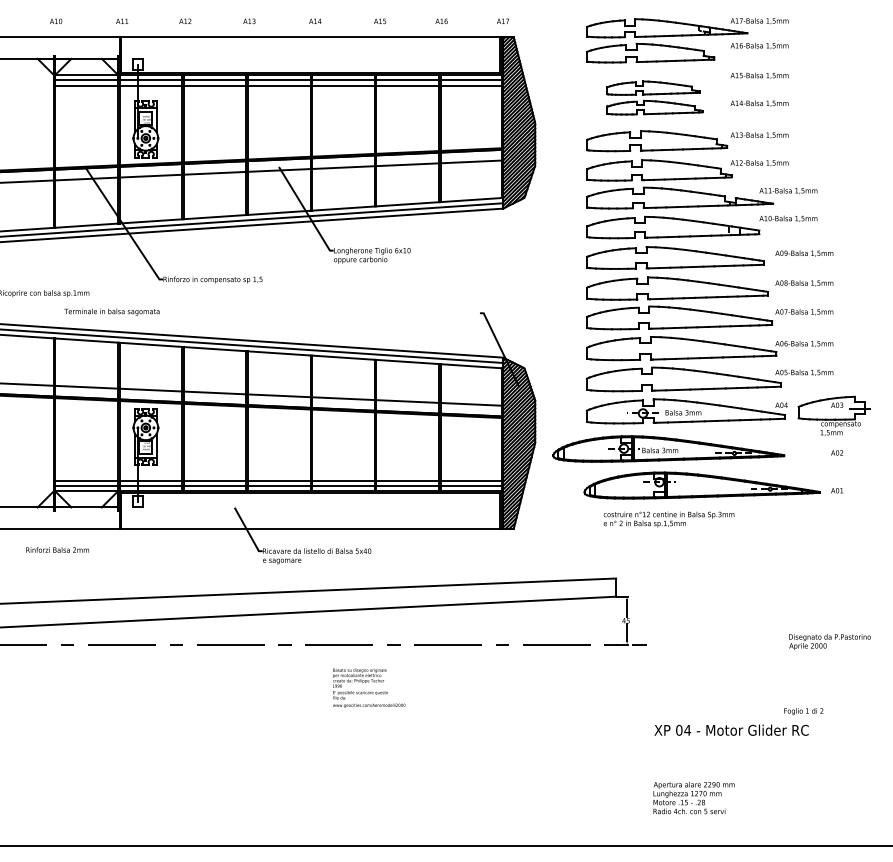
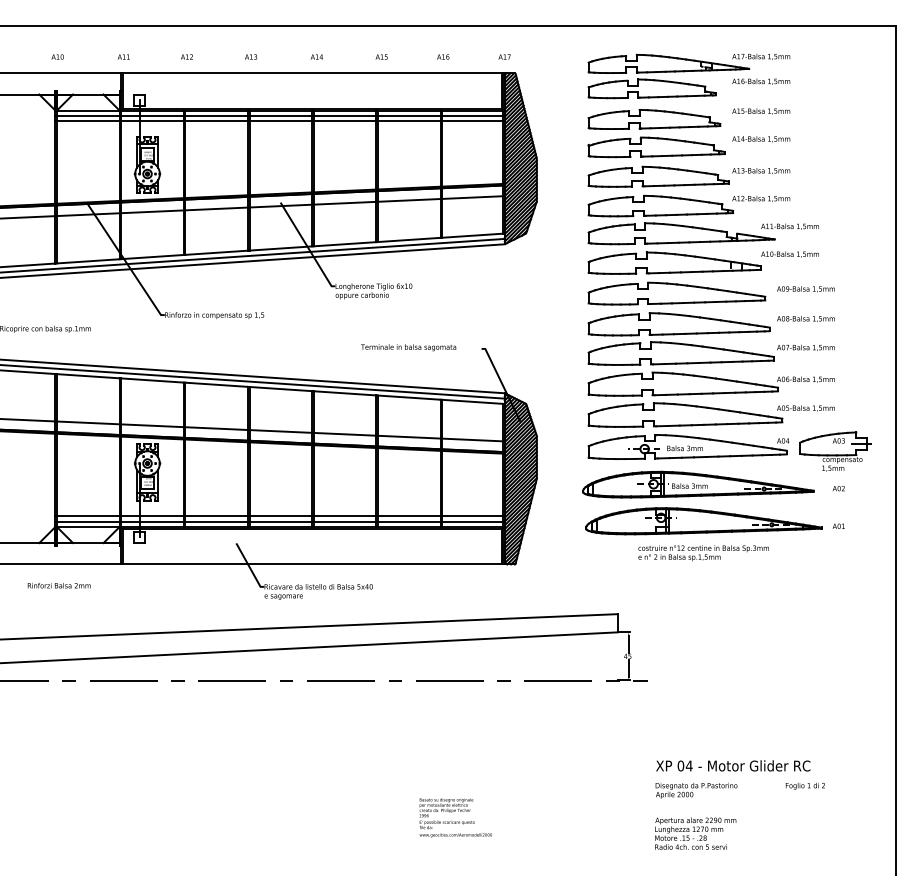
part: (654, 97) -> (656, 133), size x1.43
text: (111, 311) -> (408, 347), moved
part: (668, 448) -> (698, 484), moved
text: (668, 519) -> (703, 553), moved
text: (829, 641) -> (696, 790), moved
text: (368, 687) -> (455, 817), moved
text: (802, 710) -> (804, 785), moved

